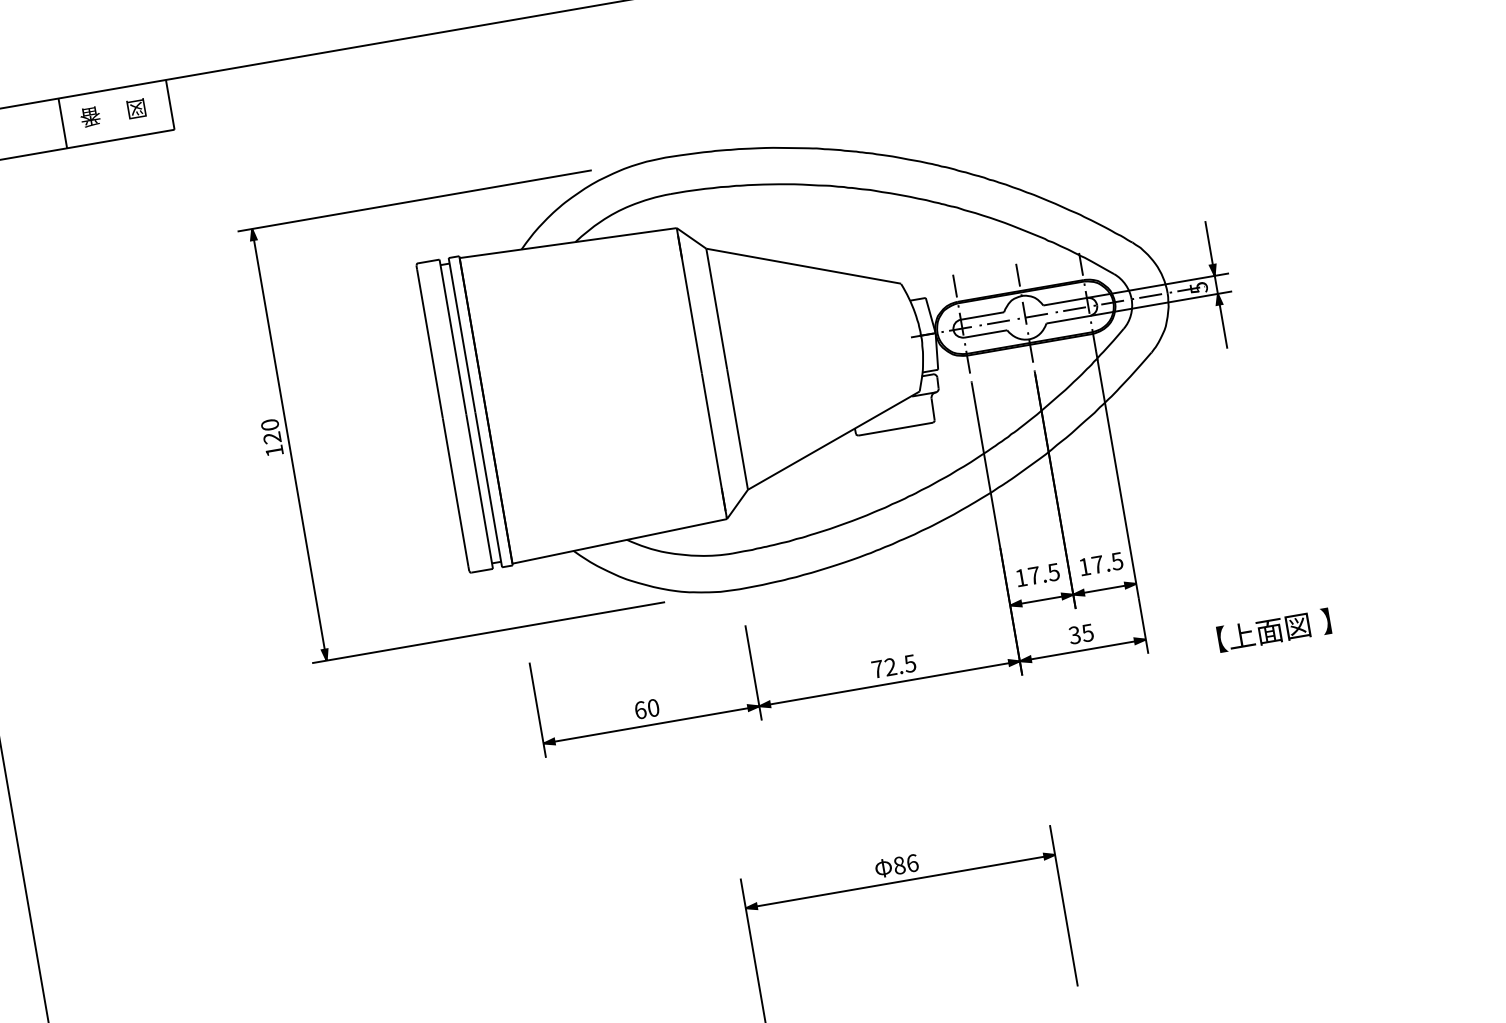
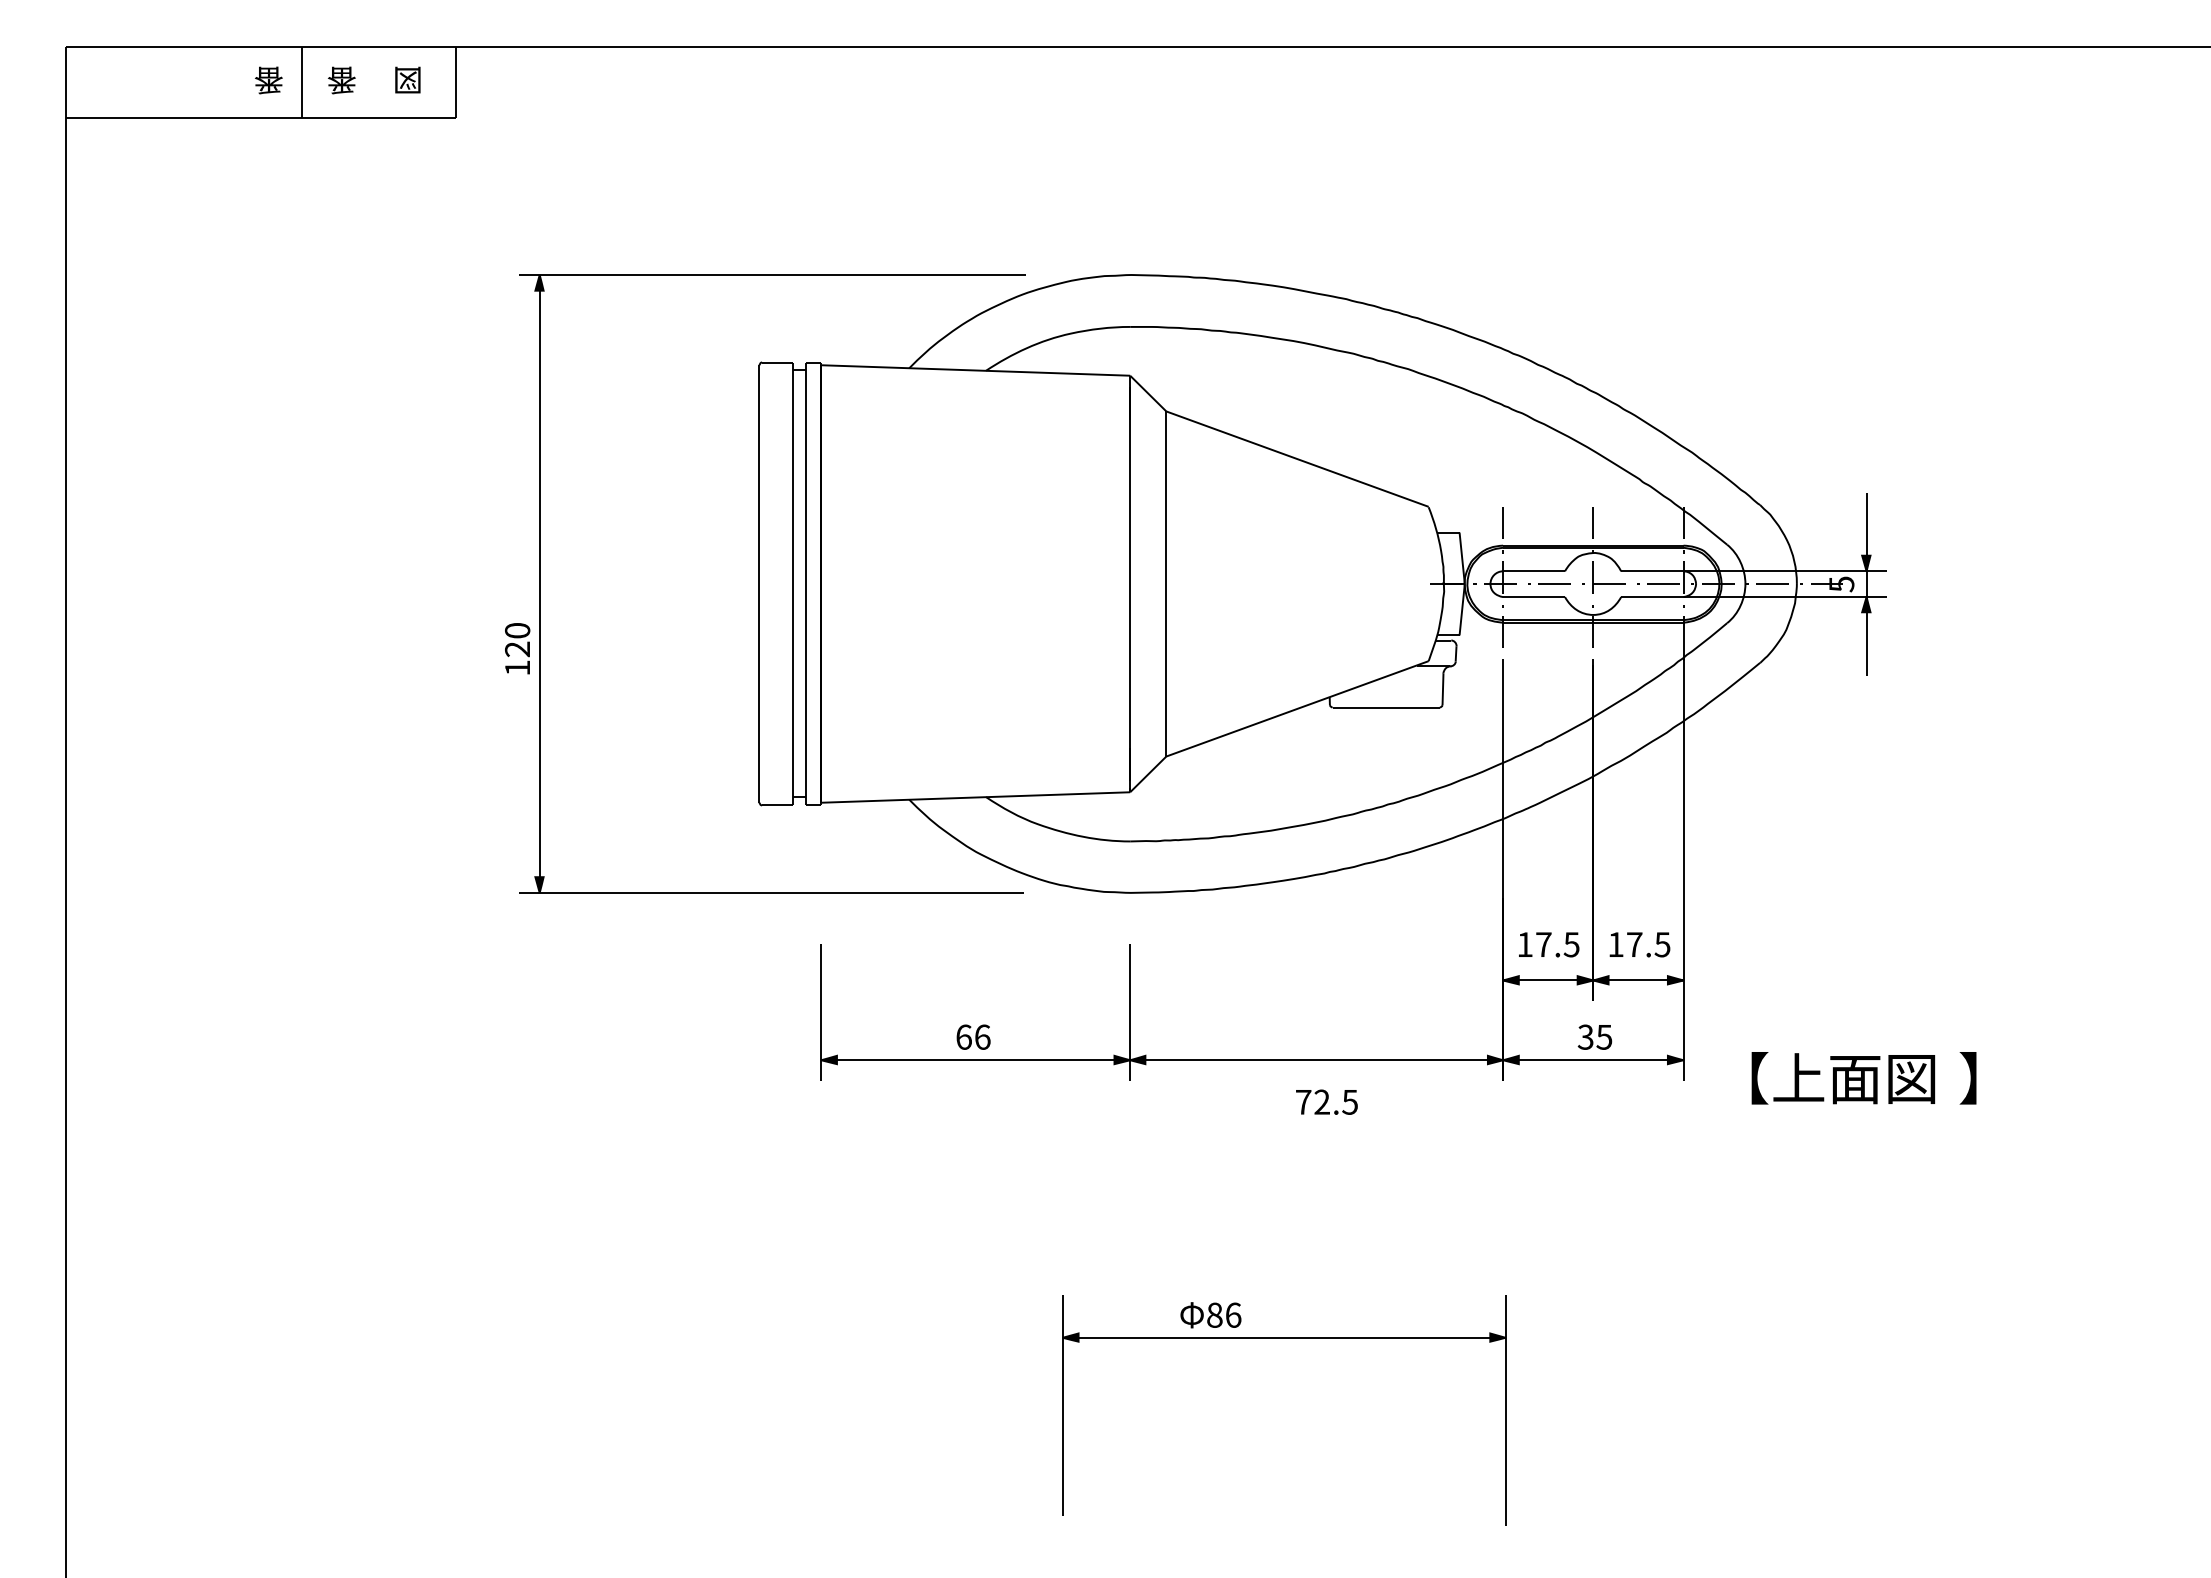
part: (39, 125) -> (268, 80), added
text: (272, 437) -> (517, 648), moved
part: (1273, 629) -> (1863, 1077), size x1.4
text: (893, 666) -> (1326, 1101), moved
text: (653, 707) -> (982, 1036), 60 -> 66
text: (896, 866) -> (1210, 1315), moved

